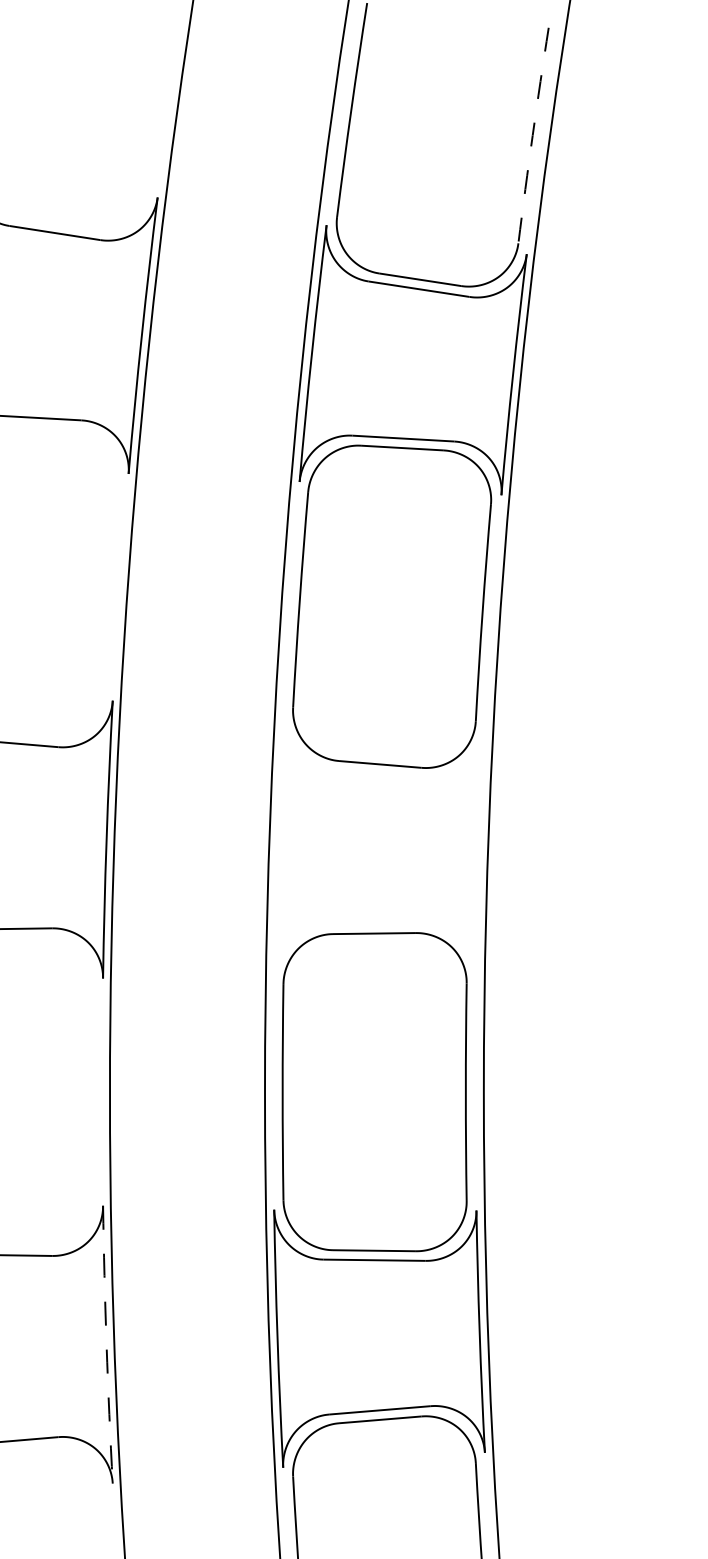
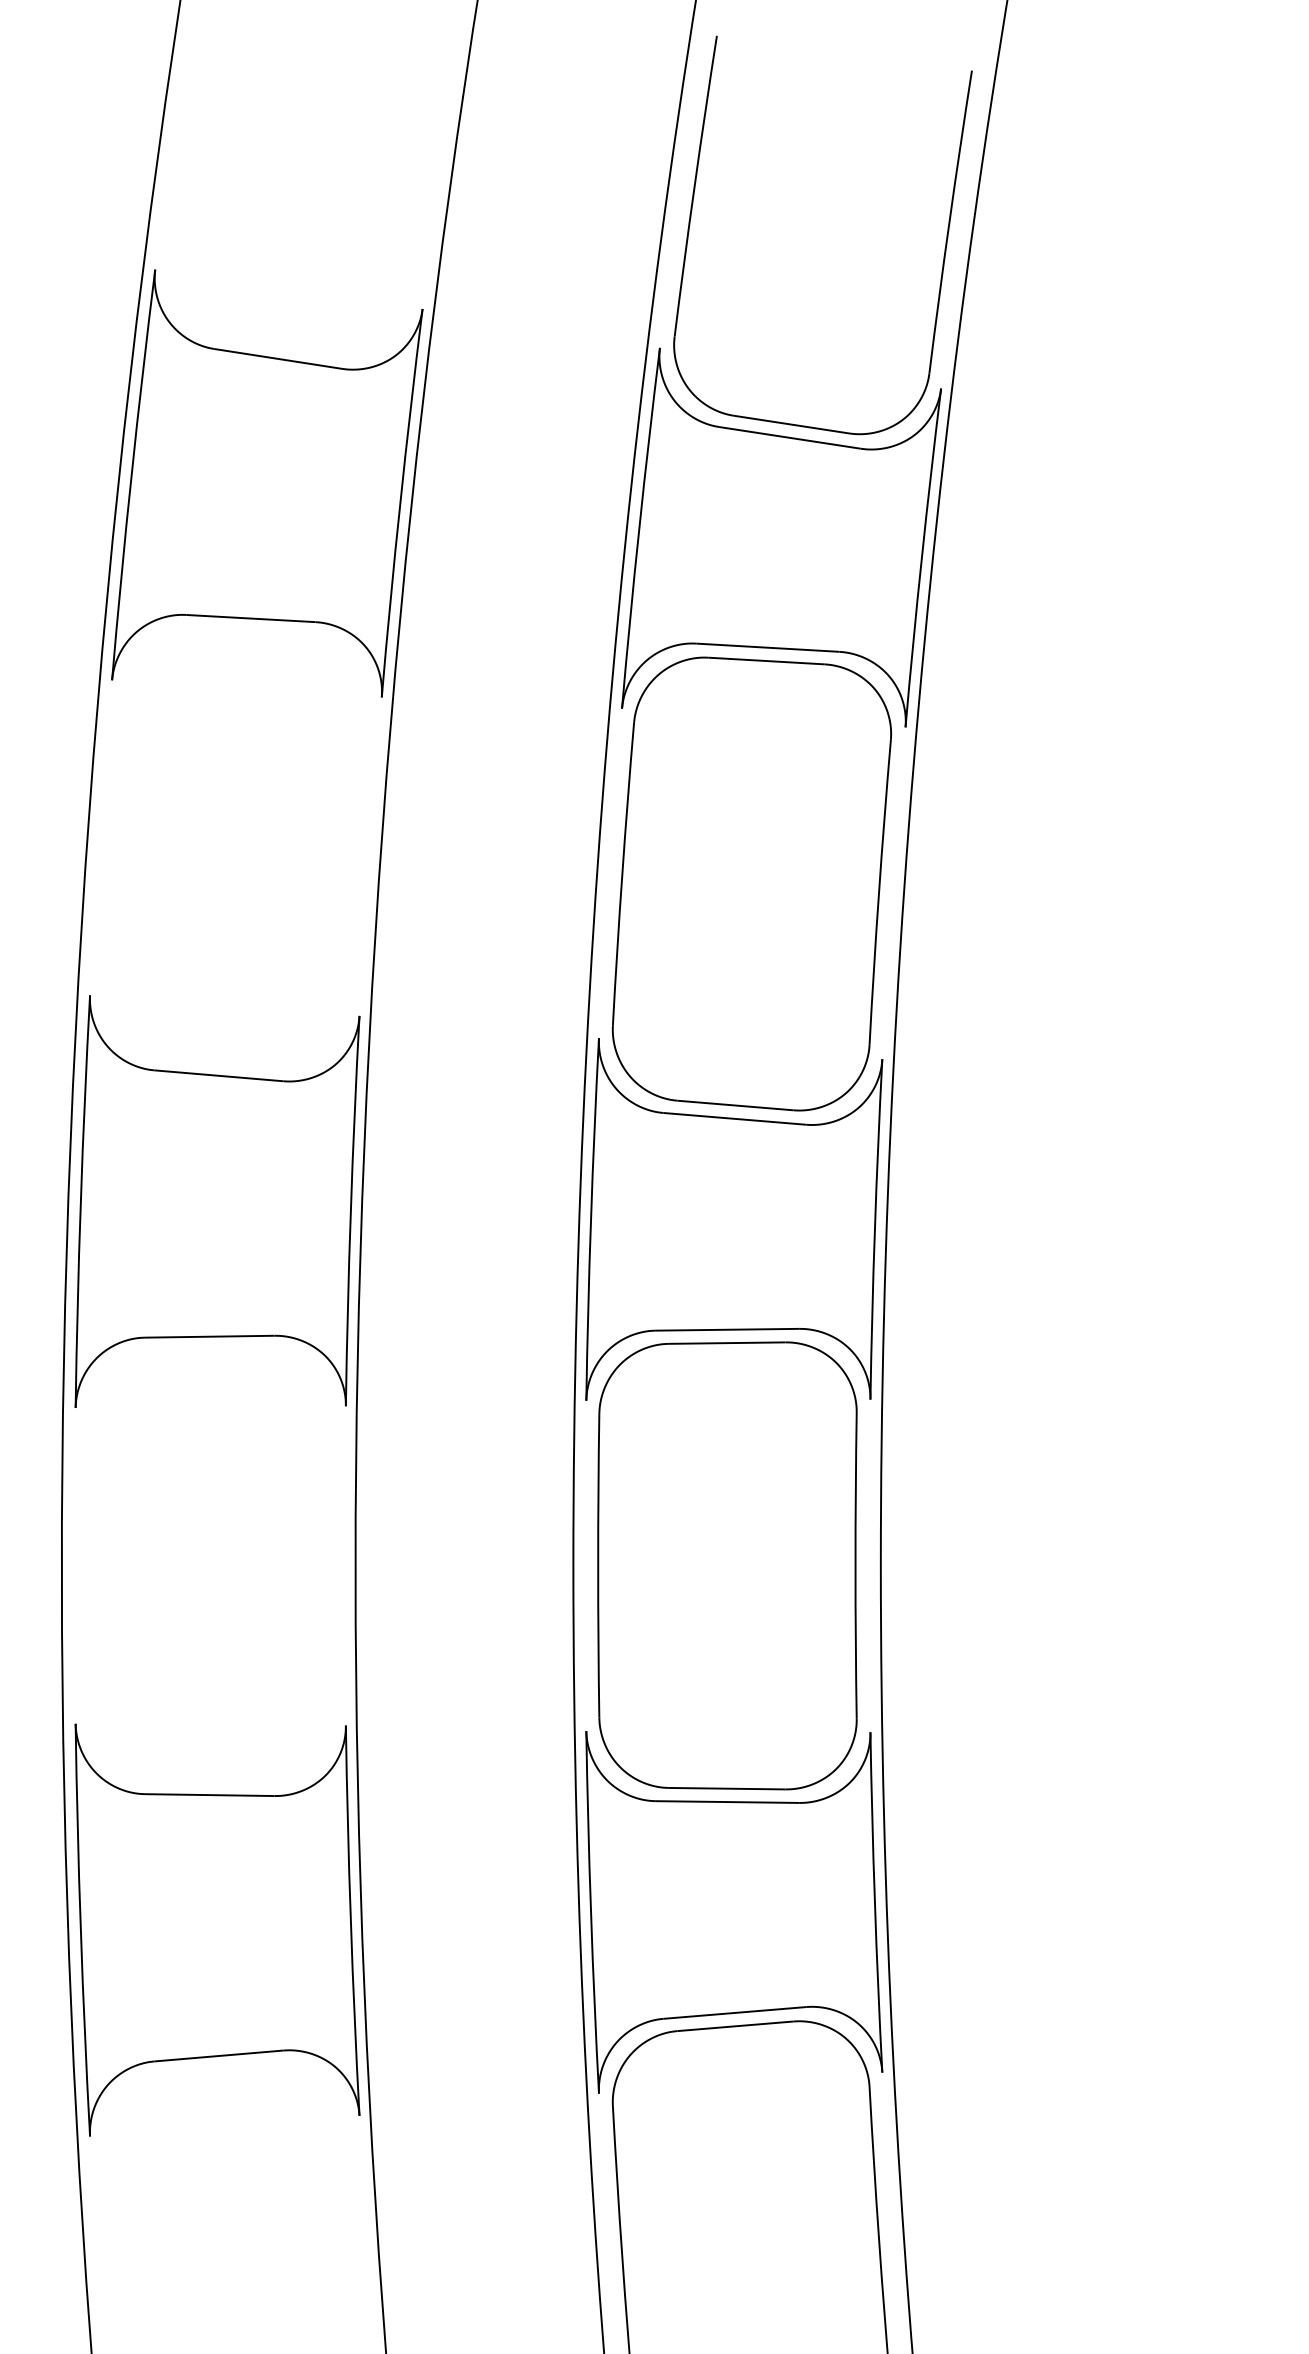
arc: (532, 135) -> (949, 221), dashed -> solid
part: (379, 845) -> (734, 1219), added
arc: (106, 1344) -> (350, 1920), dashed -> solid

